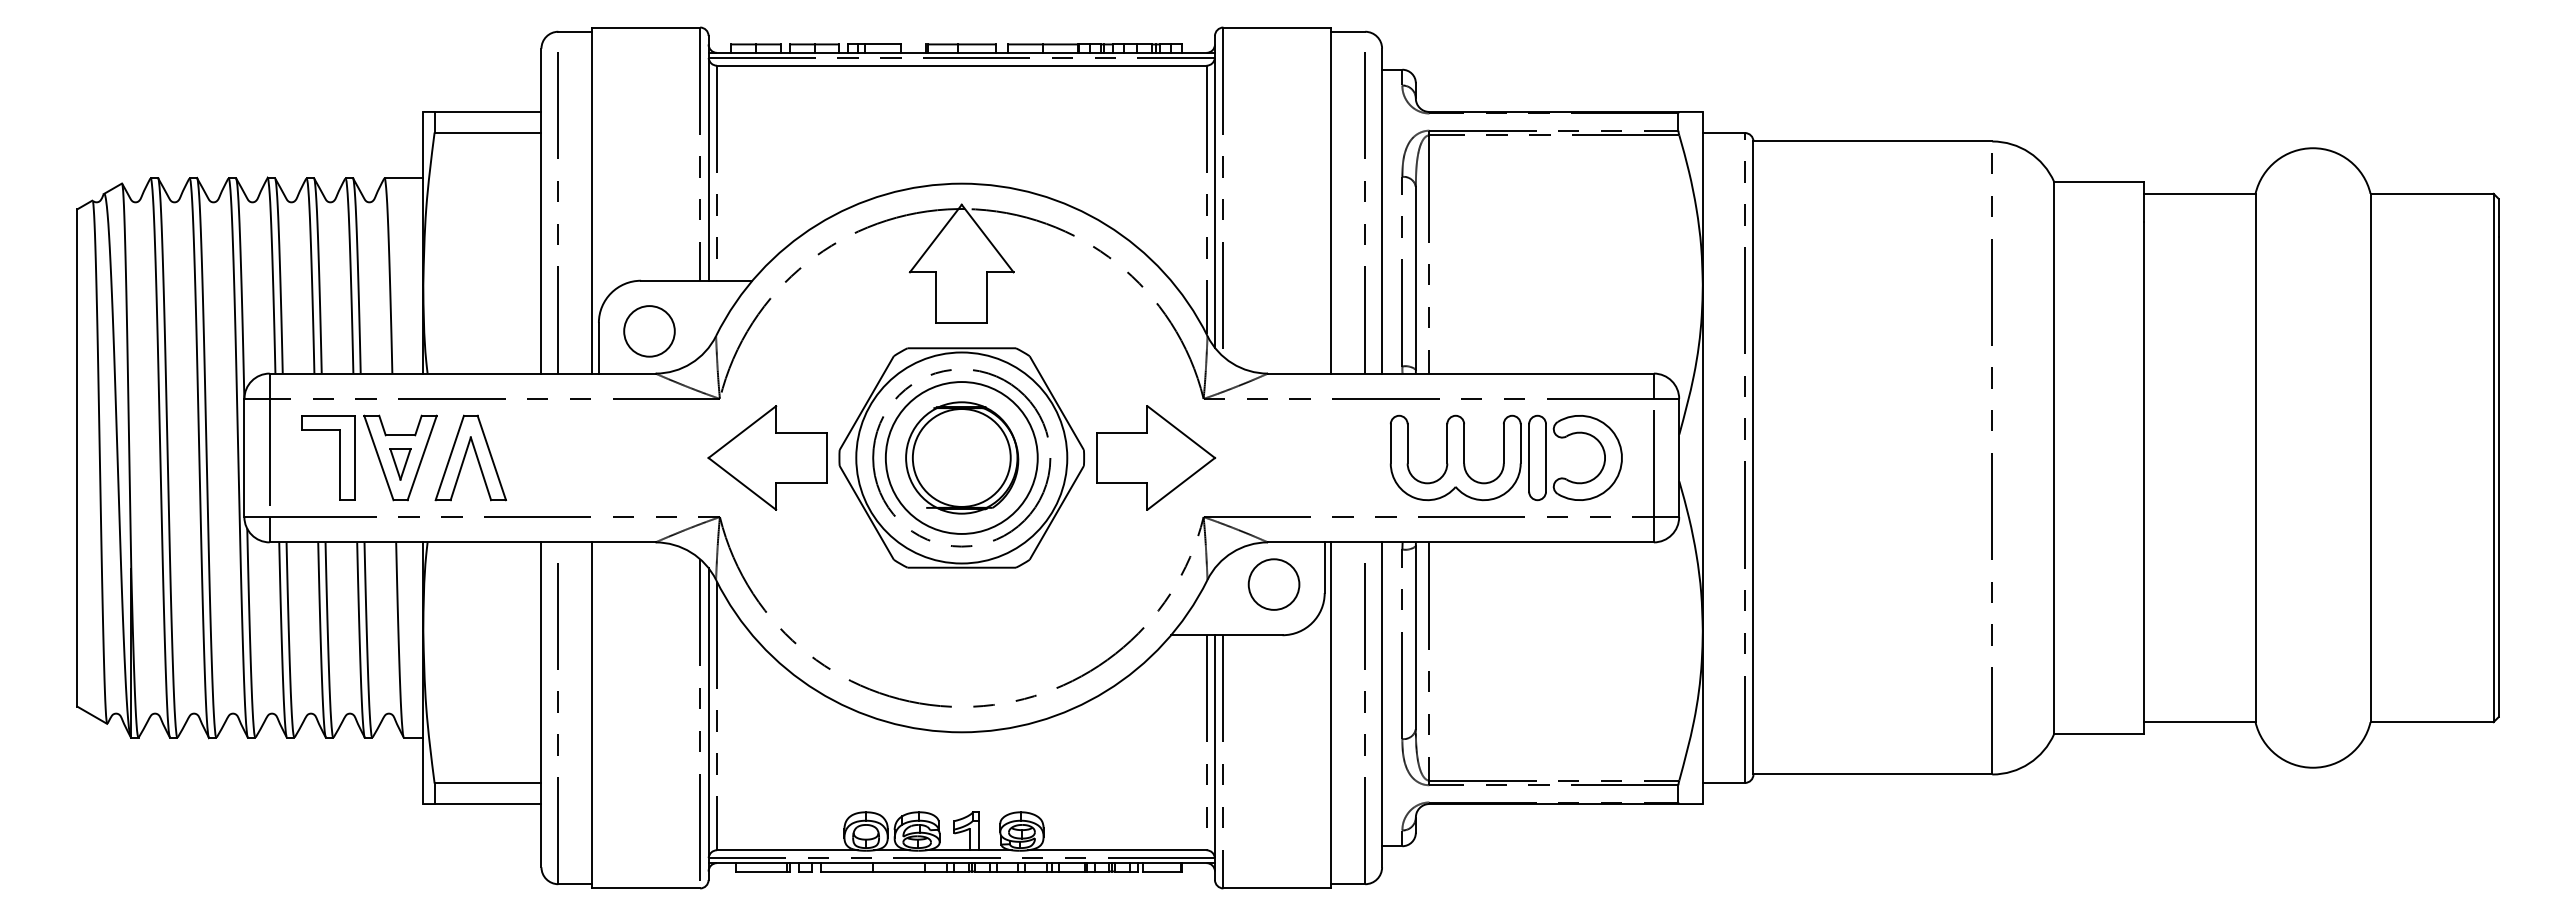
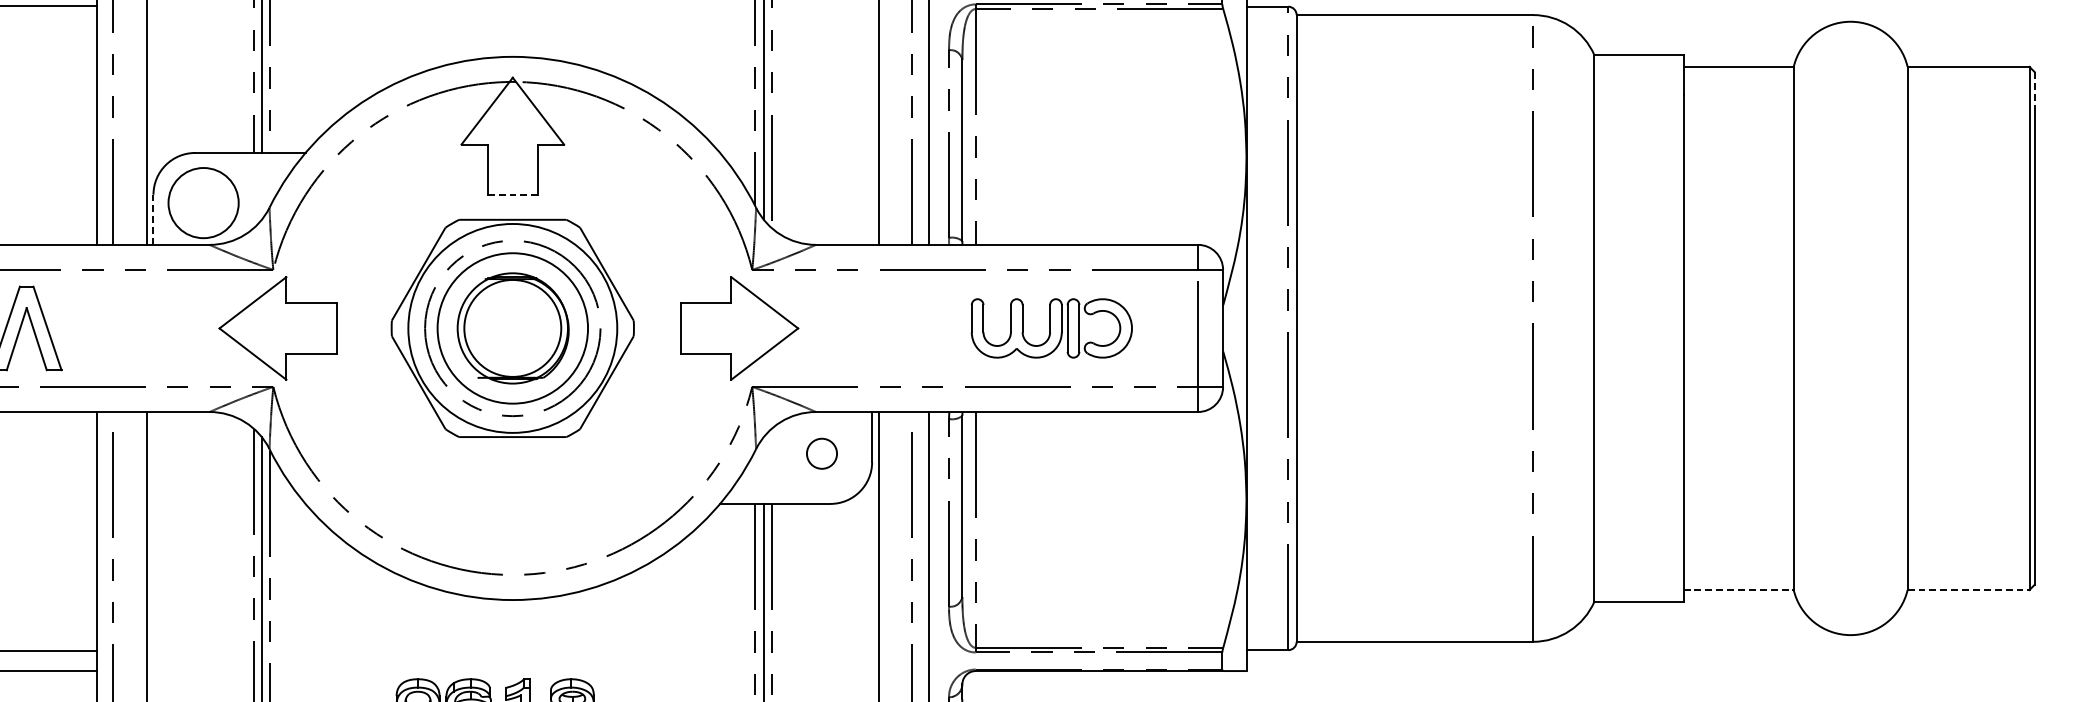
line: (2498, 217) -> (2034, 90), solid -> dashed
line: (962, 322) -> (513, 194), solid -> dashed
circle: (649, 331) -> (203, 203), size x1.4
line: (598, 347) -> (153, 219), solid -> dashed
part: (767, 457) -> (277, 327), moved
part: (1156, 457) -> (740, 327), moved
part: (1505, 457) -> (1051, 327), size x0.7
circle: (1273, 584) -> (821, 453), size x0.6
line: (2199, 722) -> (1738, 590), solid -> dashed
line: (2432, 722) -> (1968, 590), solid -> dashed

